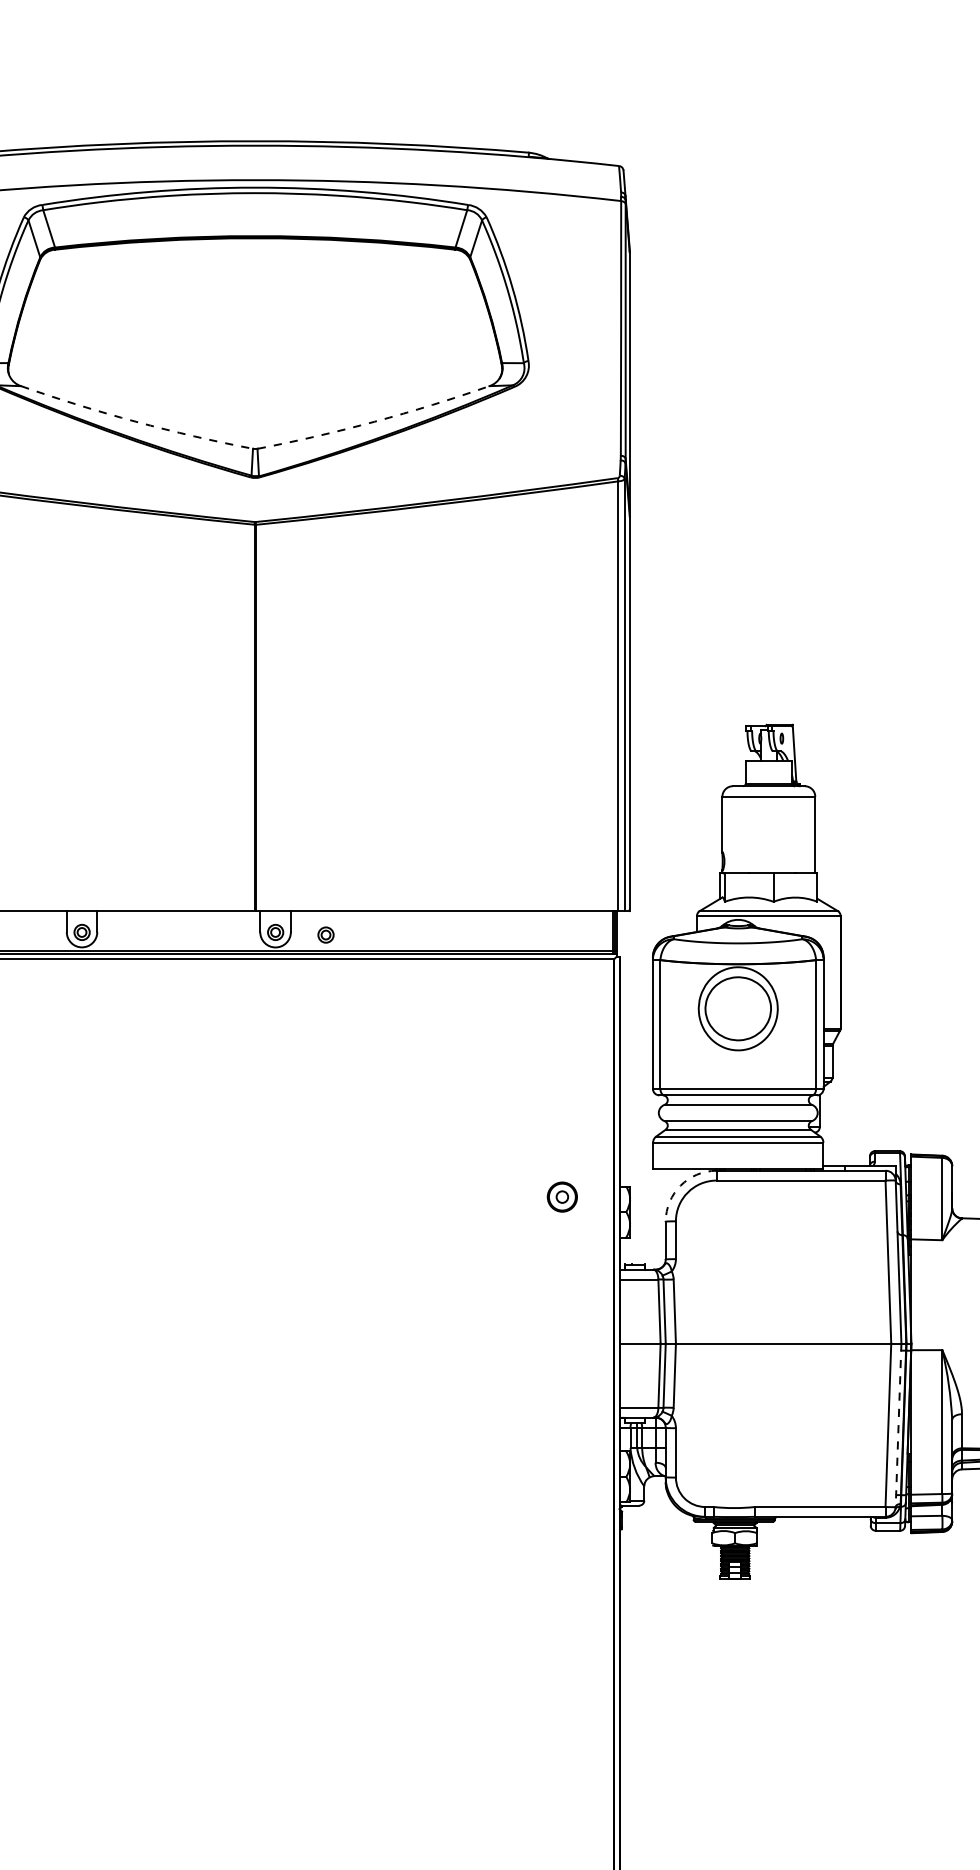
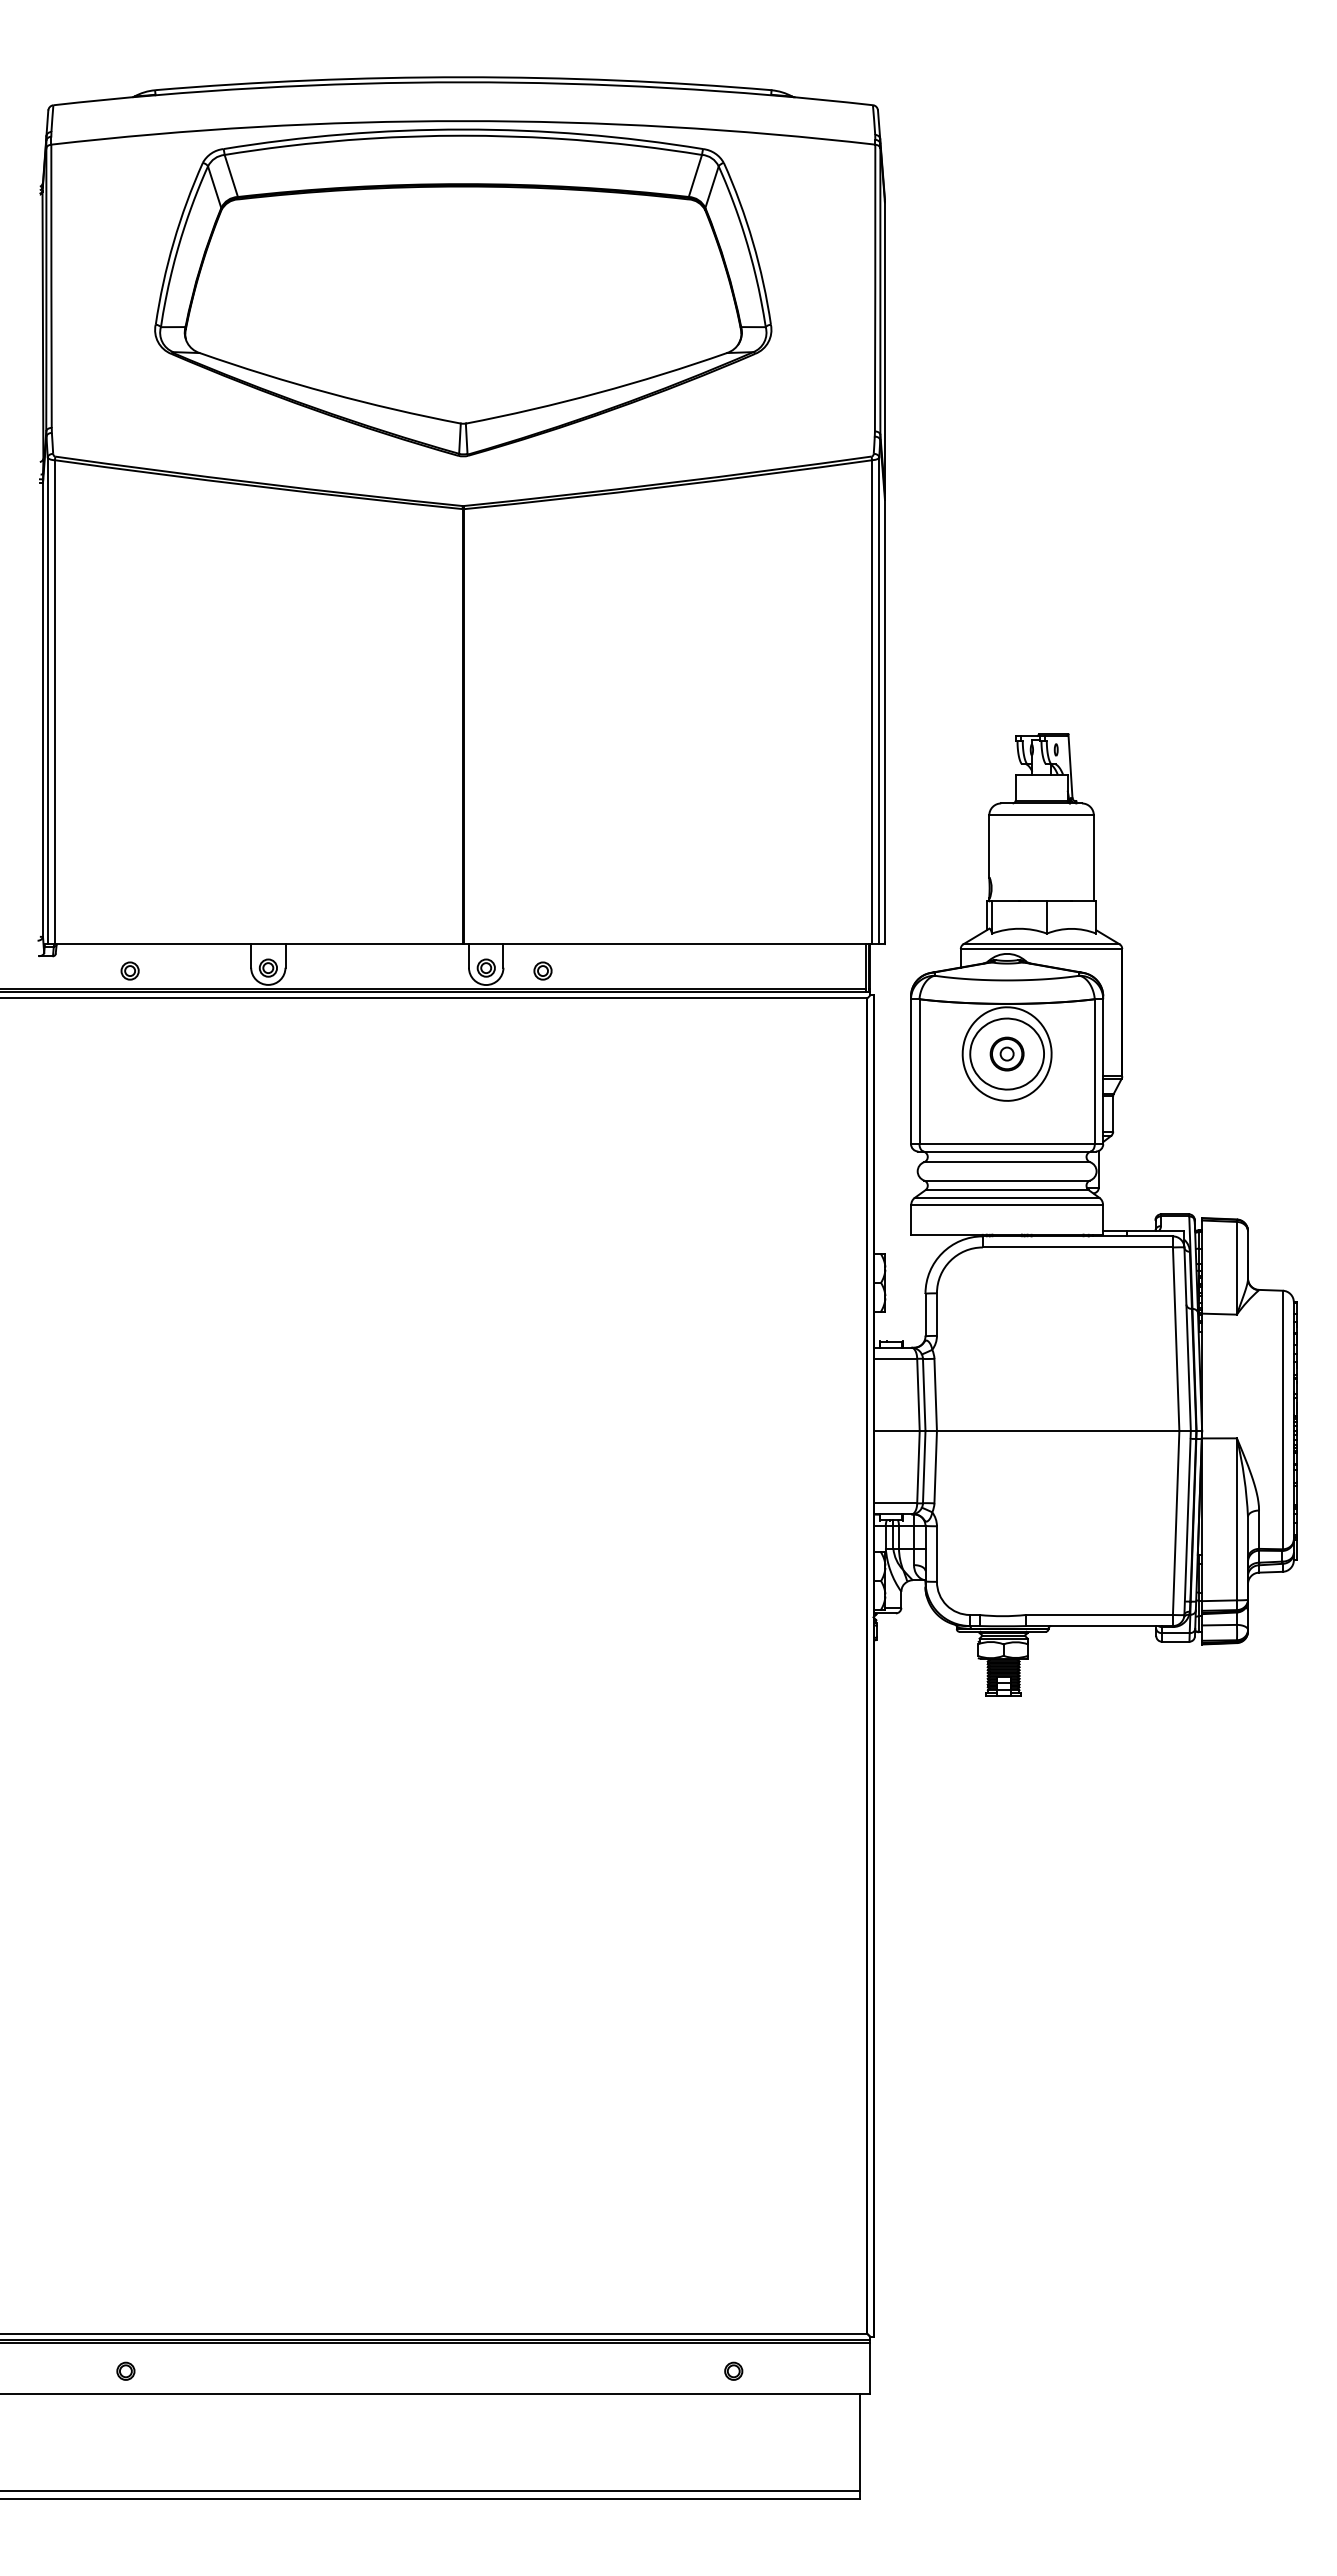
arc: (136, 422) -> (329, 393), dashed -> solid
arc: (374, 422) -> (597, 393), dashed -> solid
arc: (680, 1185) -> (942, 1253), dashed -> solid
part: (561, 1196) -> (1006, 1053), moved
line: (898, 1425) -> (1187, 1523), dashed -> solid

